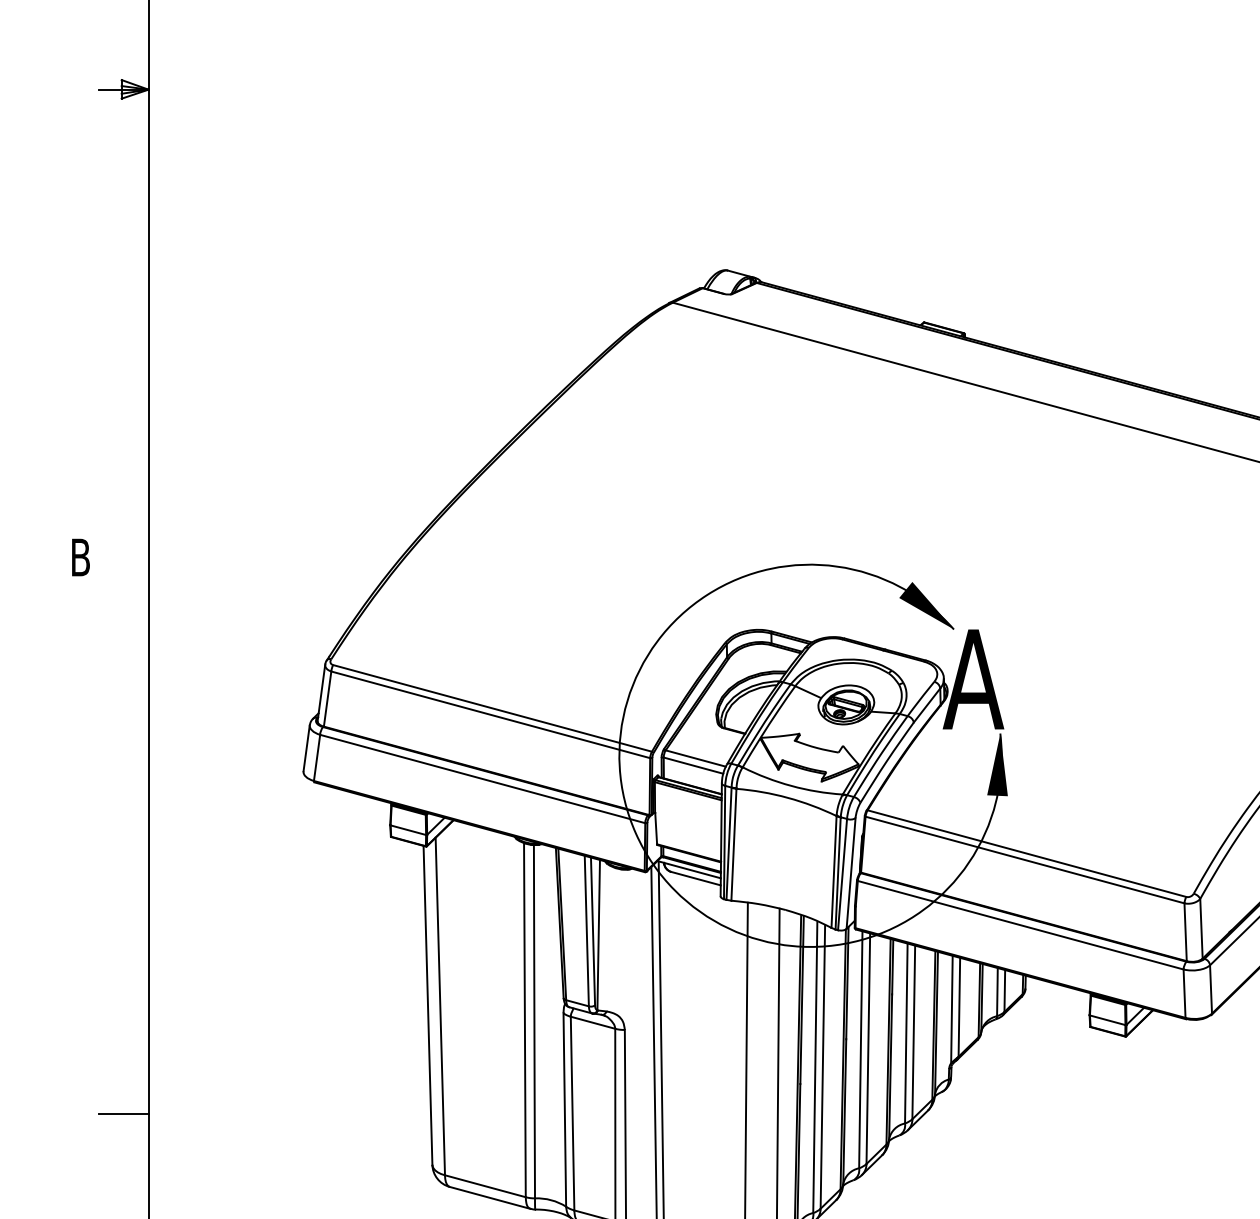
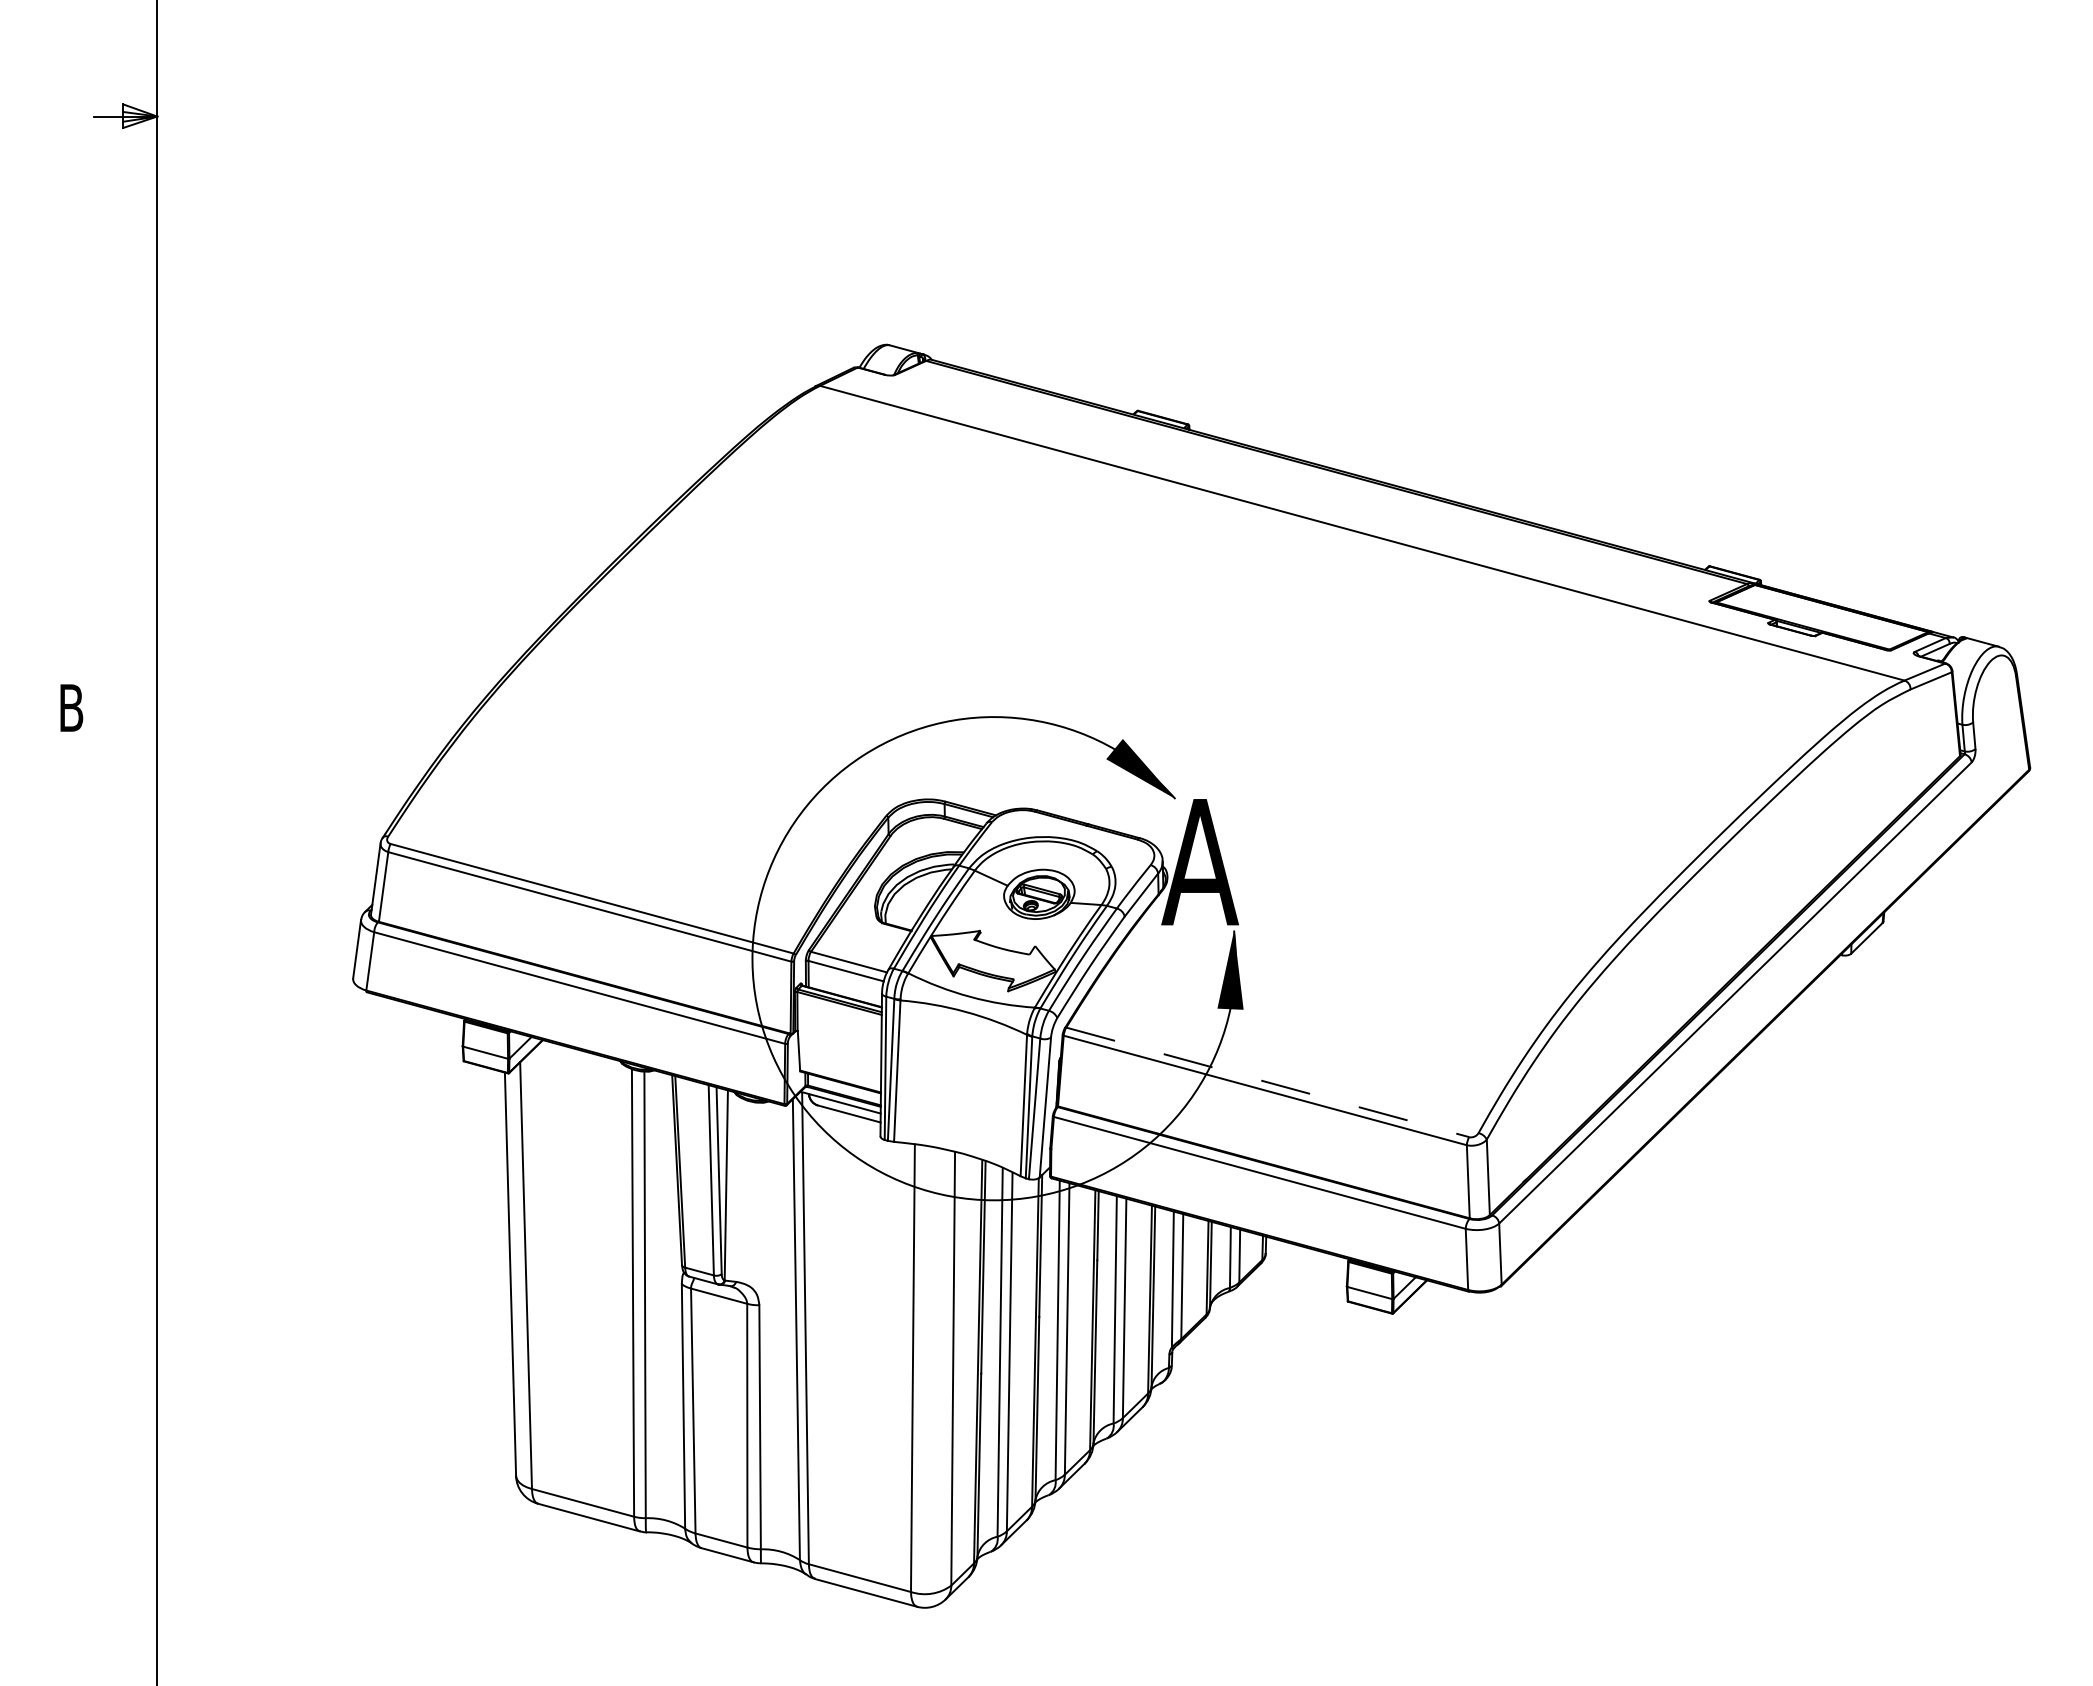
line: (1026, 853) -> (1267, 1082), solid -> dashed
line: (123, 1113) -> (125, 1411), removed

